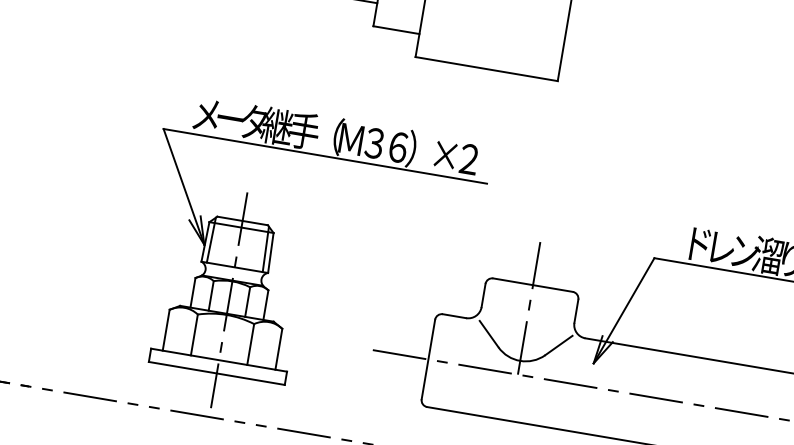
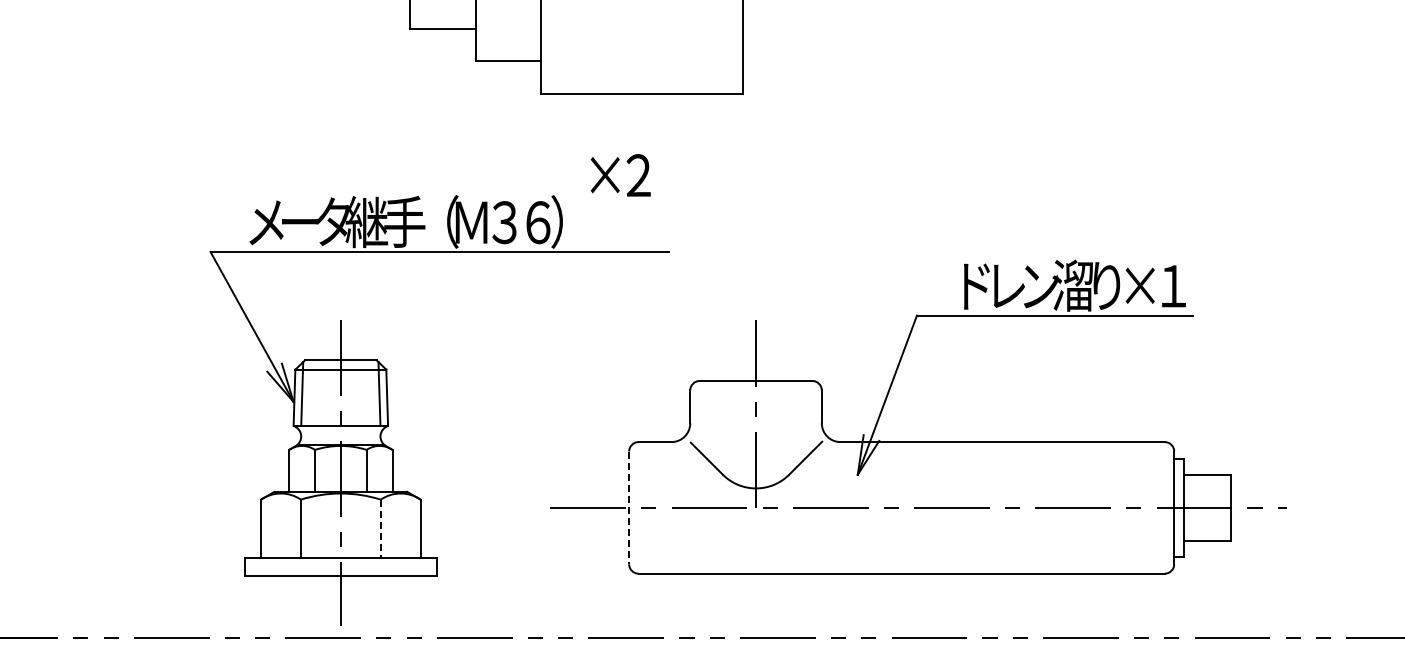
text: (456, 157) -> (620, 175), moved
line: (250, 344) -> (380, 528), solid -> dashed
line: (428, 359) -> (629, 508), solid -> dashed

